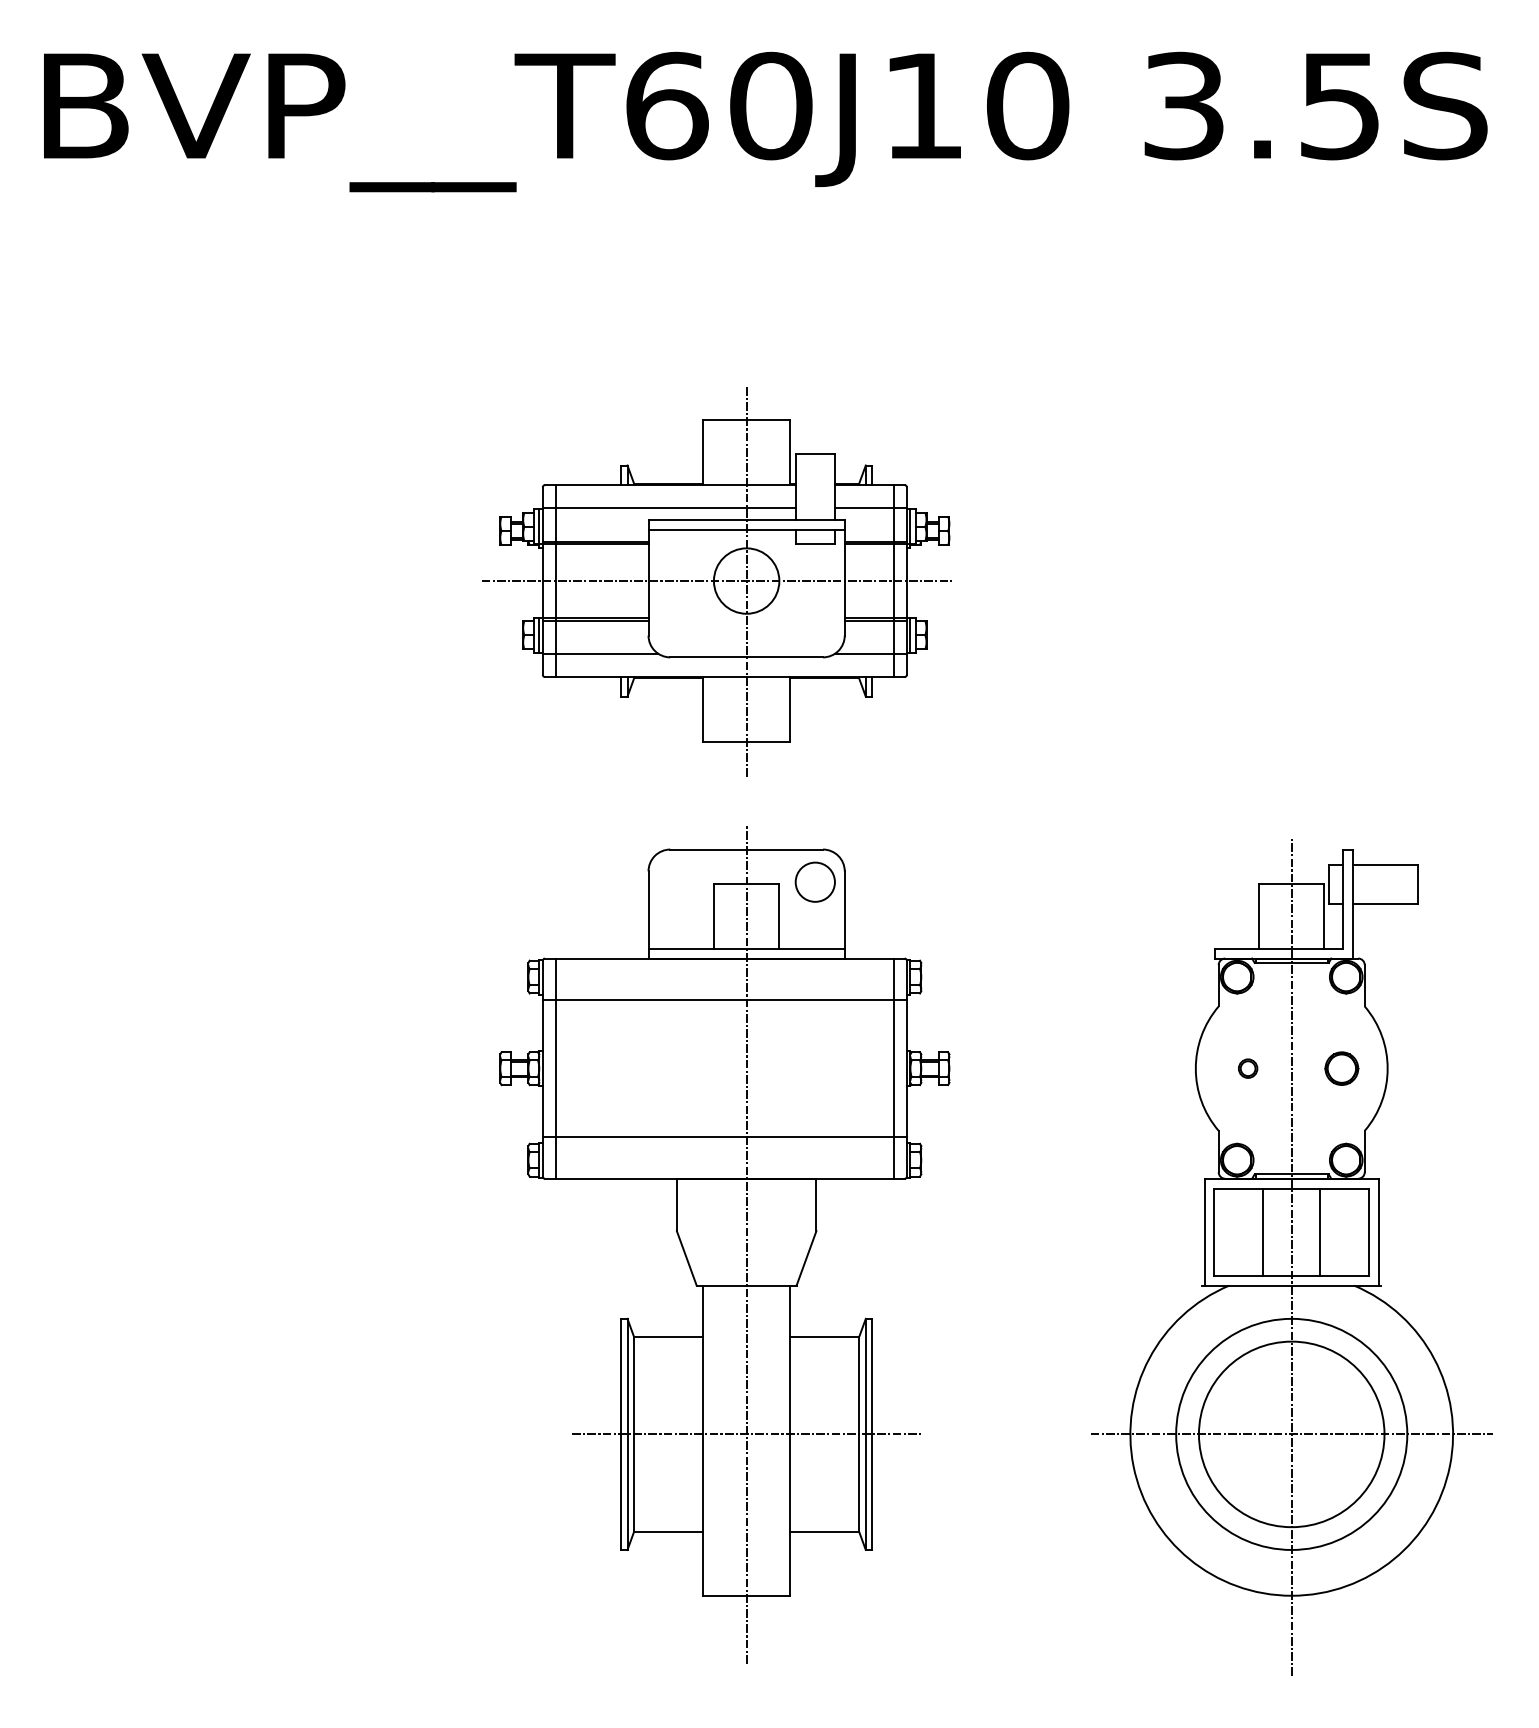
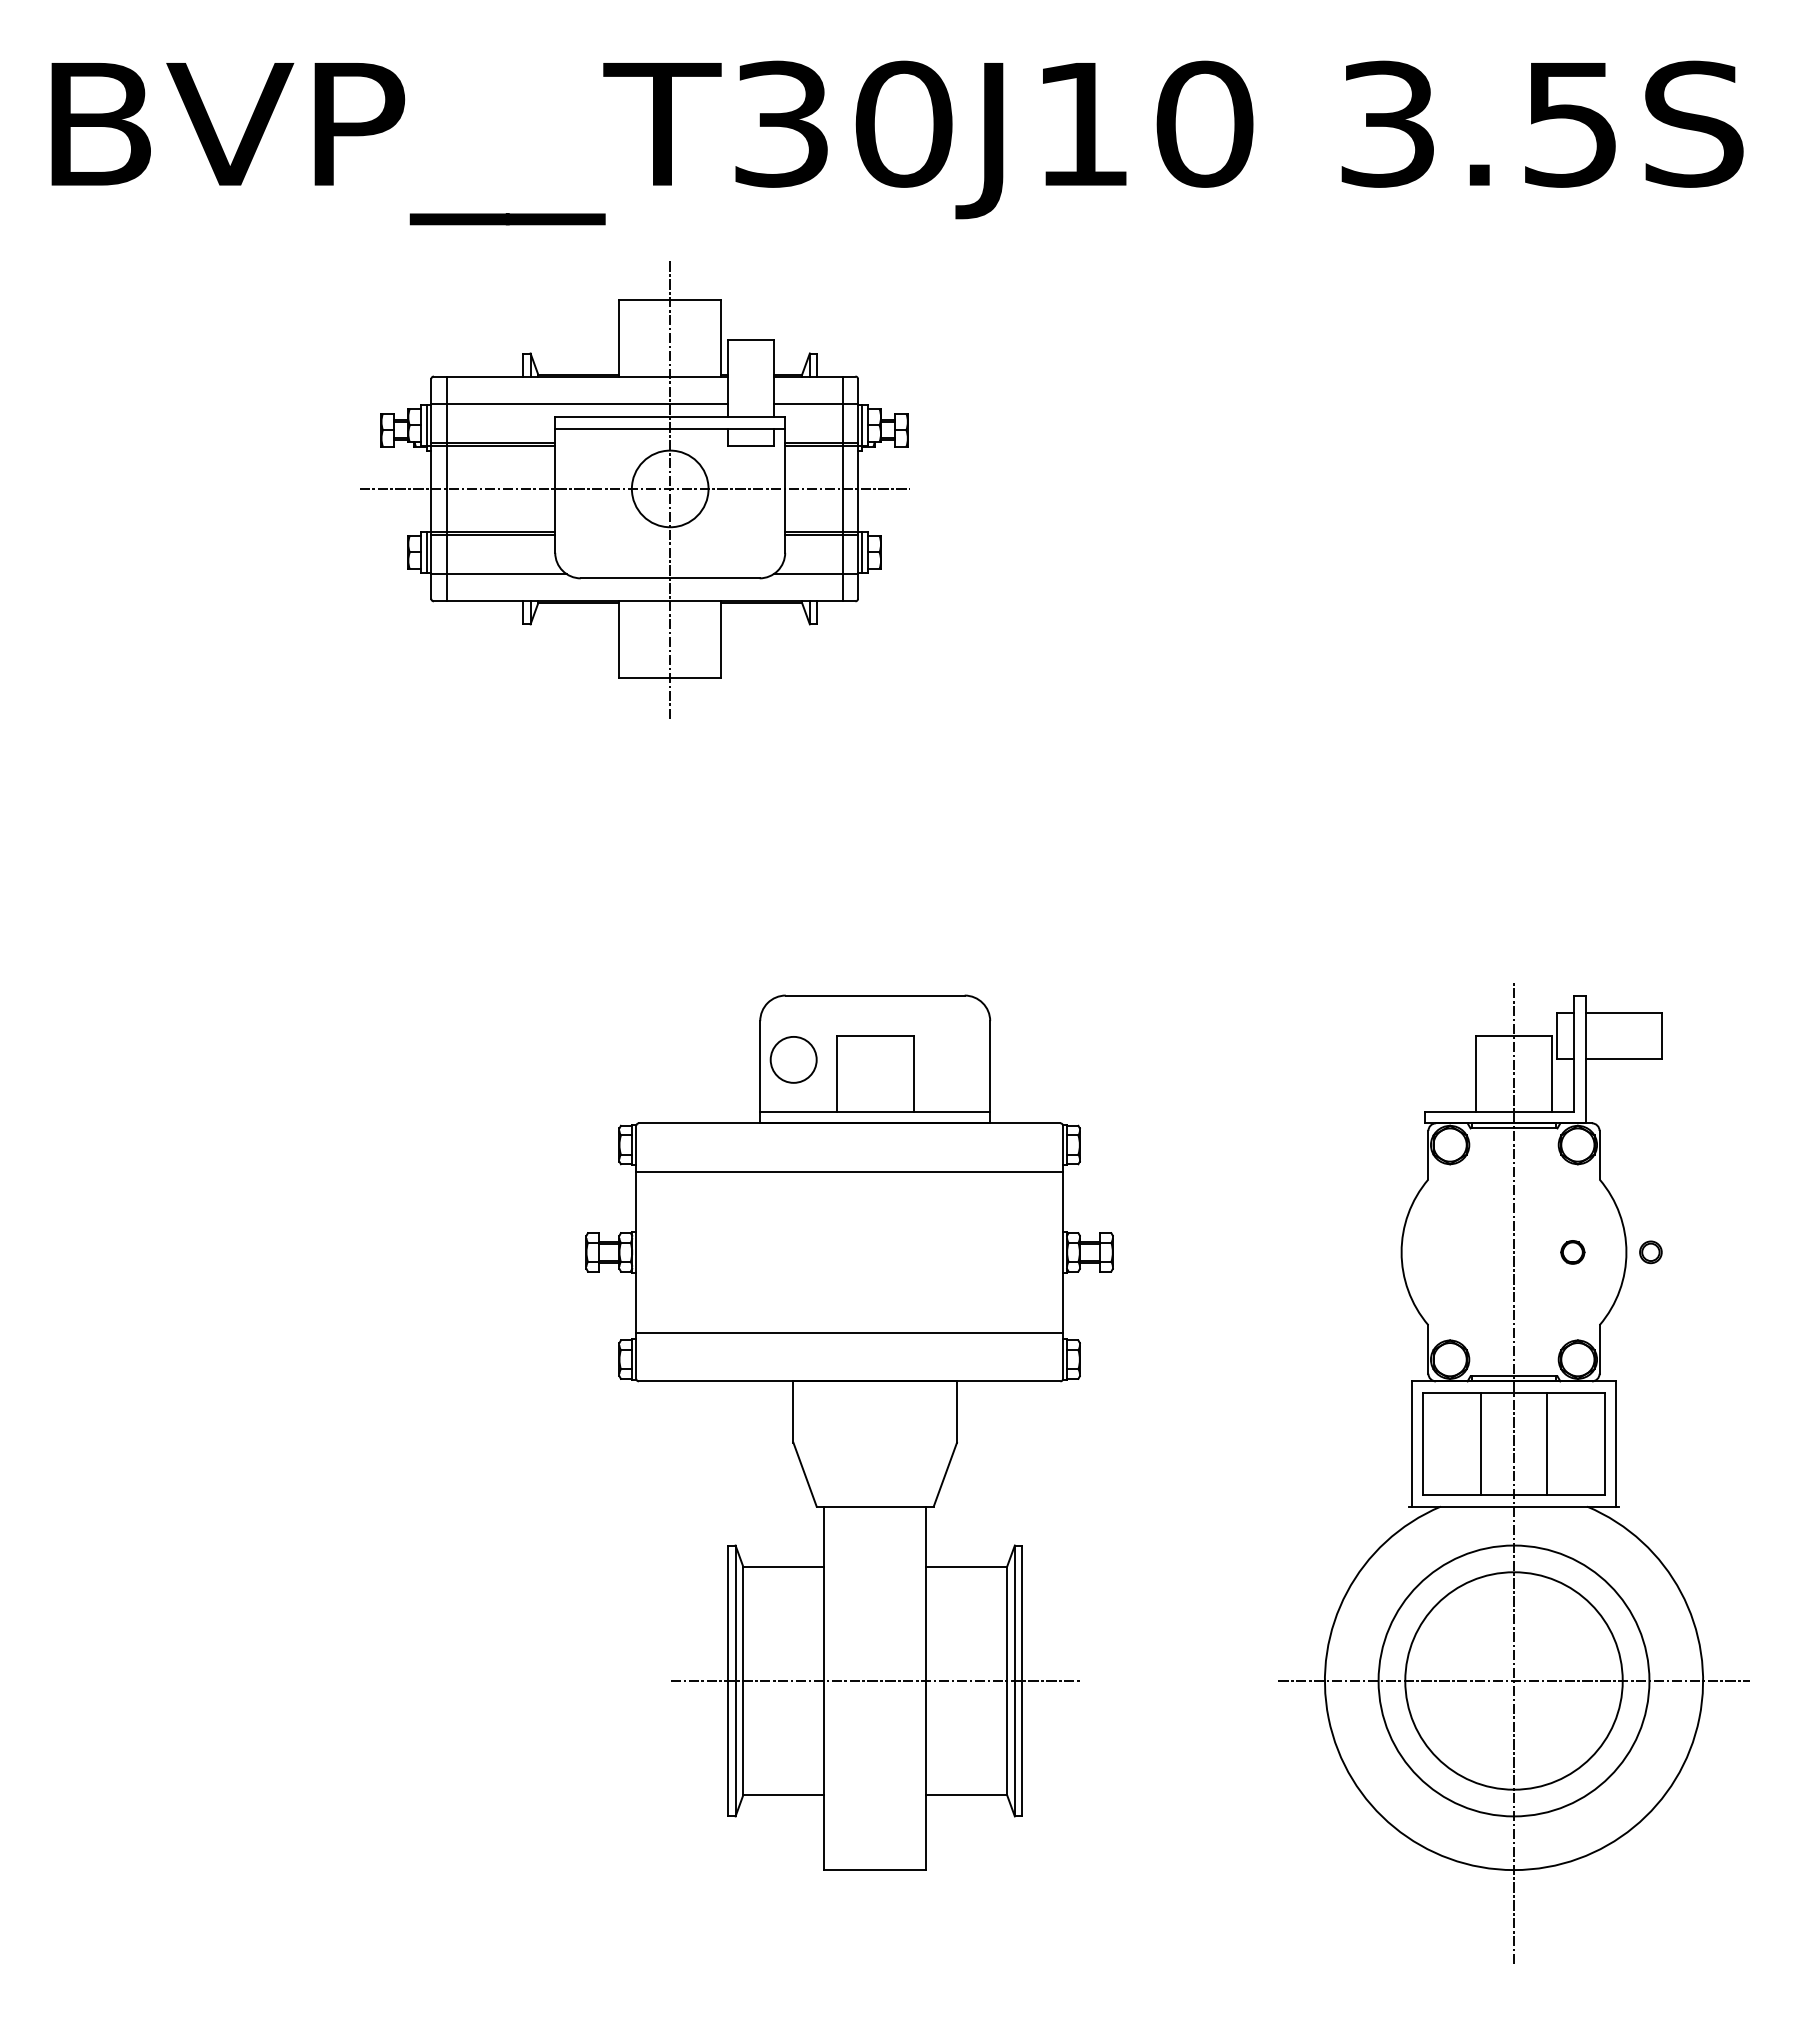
text: (667, 105) -> (782, 123), BVP__T60J10 -> BVP__T30J10
part: (716, 581) -> (634, 489), moved
circle: (815, 881) -> (793, 1059), moved
line: (555, 1068) -> (651, 1252), removed
line: (893, 1068) -> (1047, 1252), removed
part: (1247, 1068) -> (1650, 1252), moved
part: (1341, 1068) -> (1572, 1252), size x0.6
line: (746, 1243) -> (875, 1457), removed

